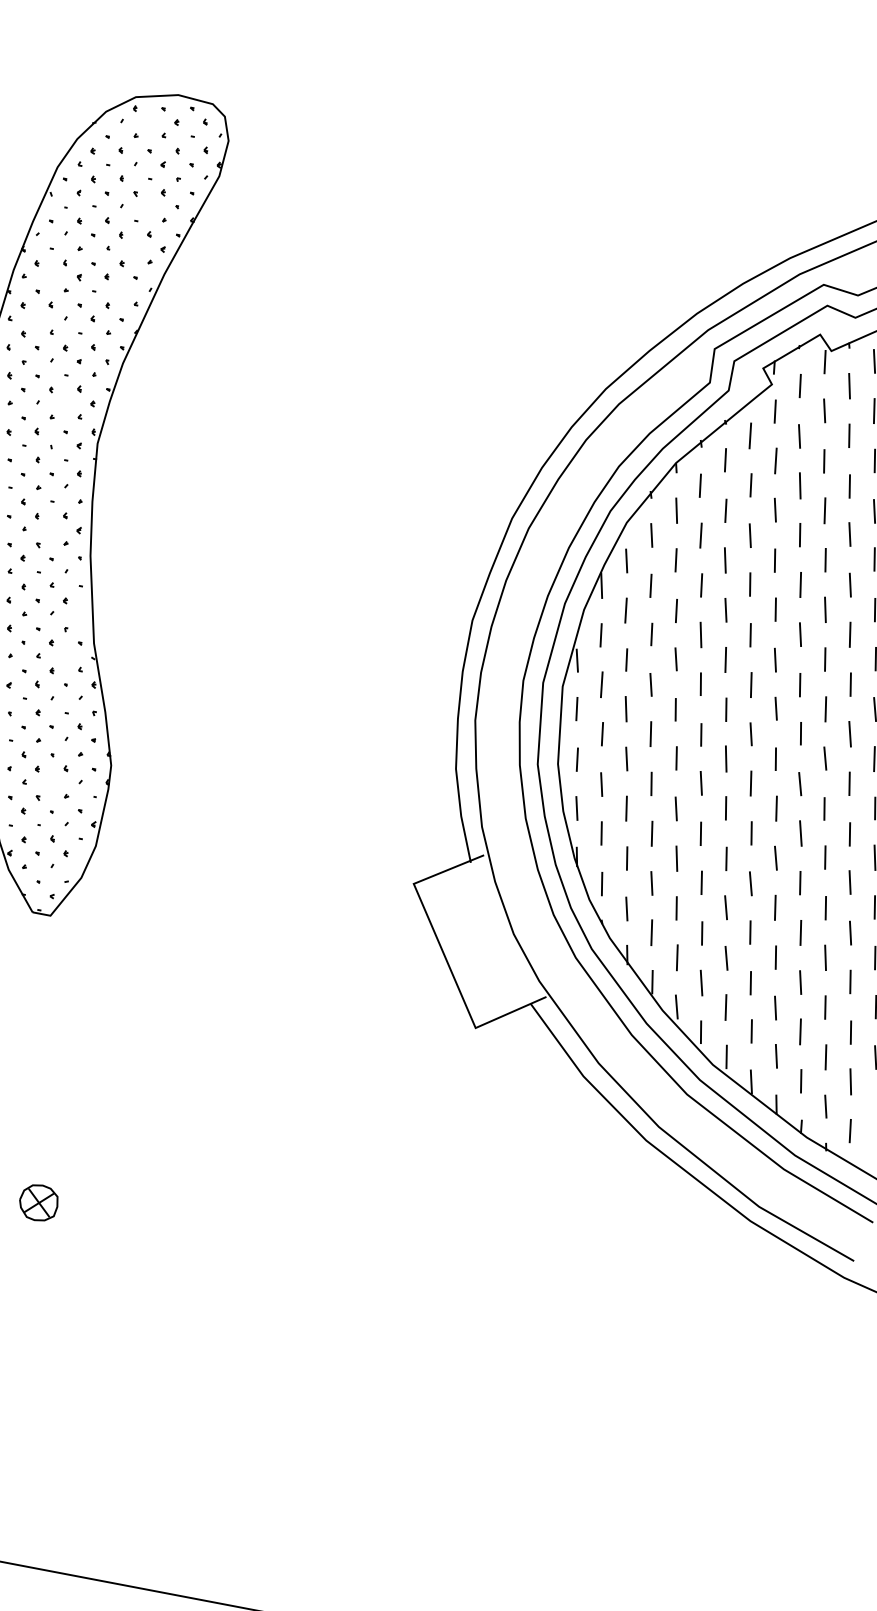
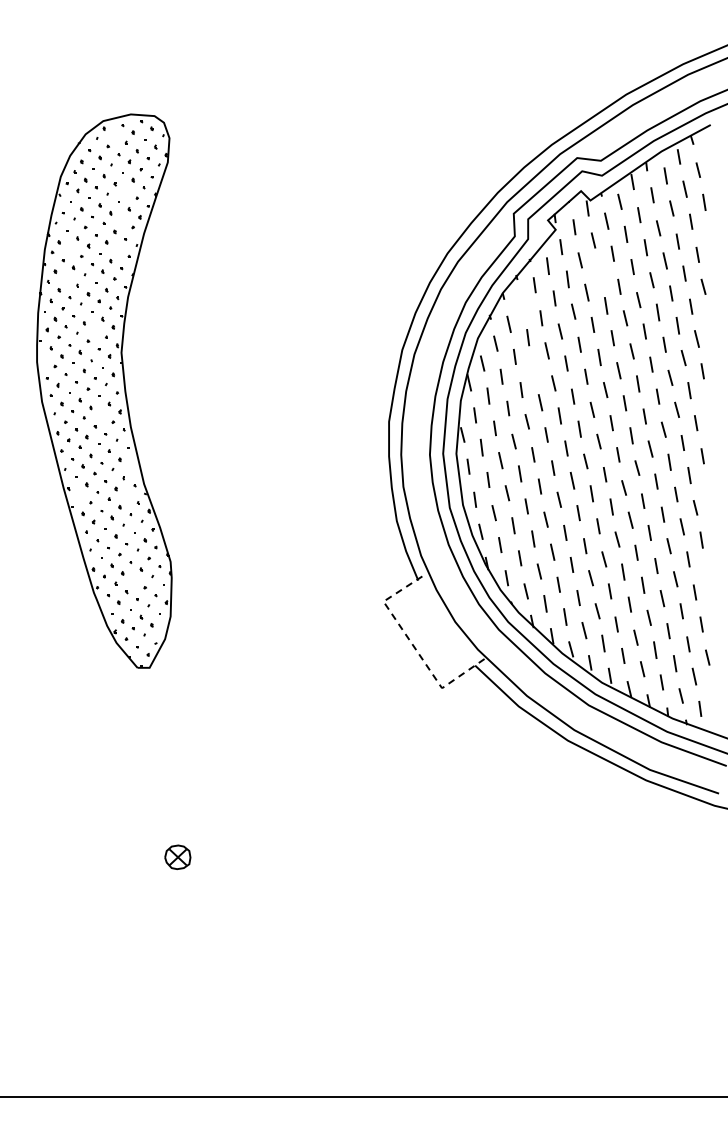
line: (824, 461) -> (599, 273), removed
line: (700, 484) -> (521, 304), removed
line: (701, 585) -> (534, 370), removed
line: (445, 957) -> (413, 645), solid -> dashed

